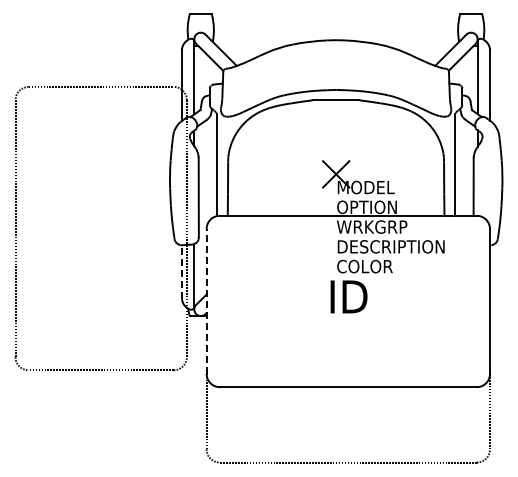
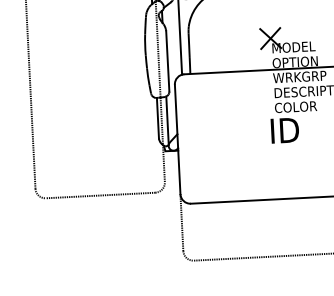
line: (181, 272) -> (157, 118), dashed -> solid
line: (206, 300) -> (177, 138), dashed -> solid

